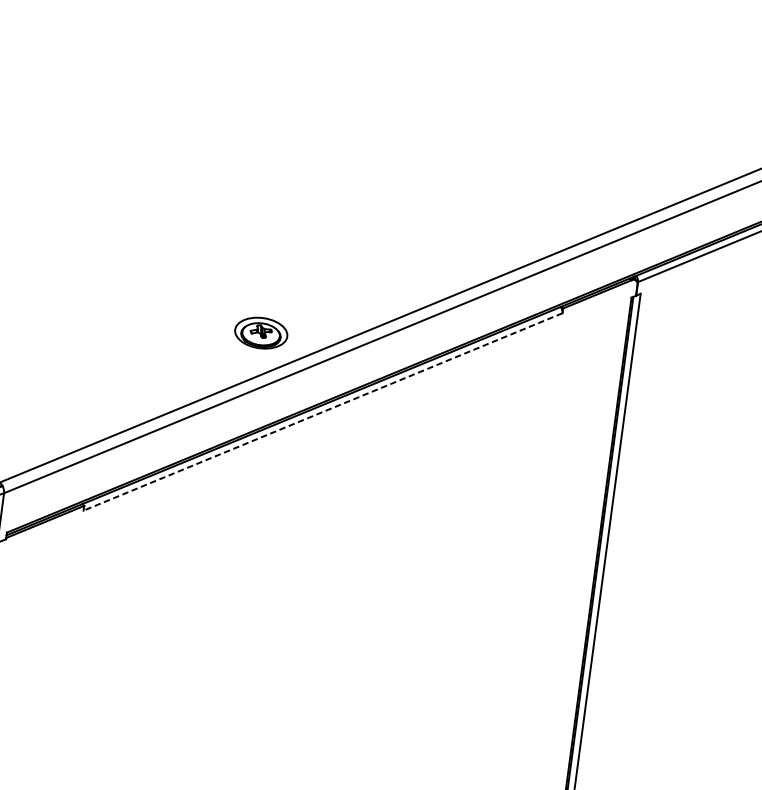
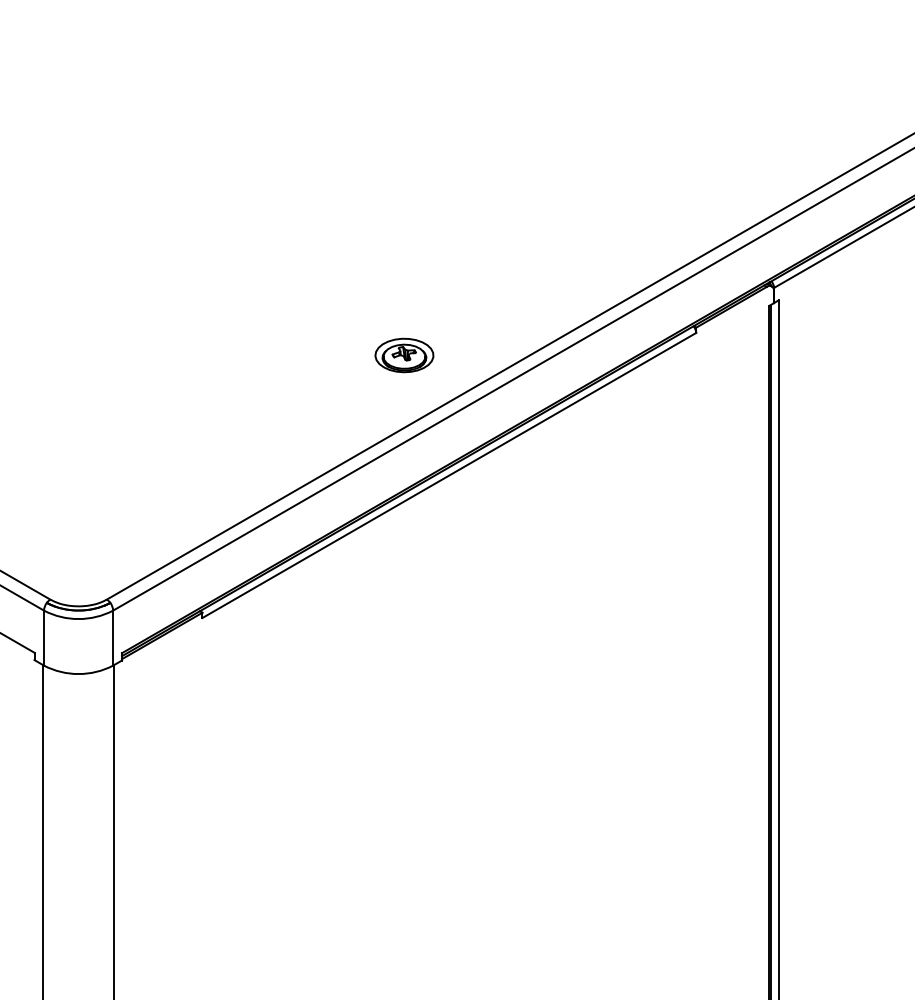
part: (261, 333) -> (404, 355), moved
line: (322, 411) -> (448, 475), dashed -> solid

